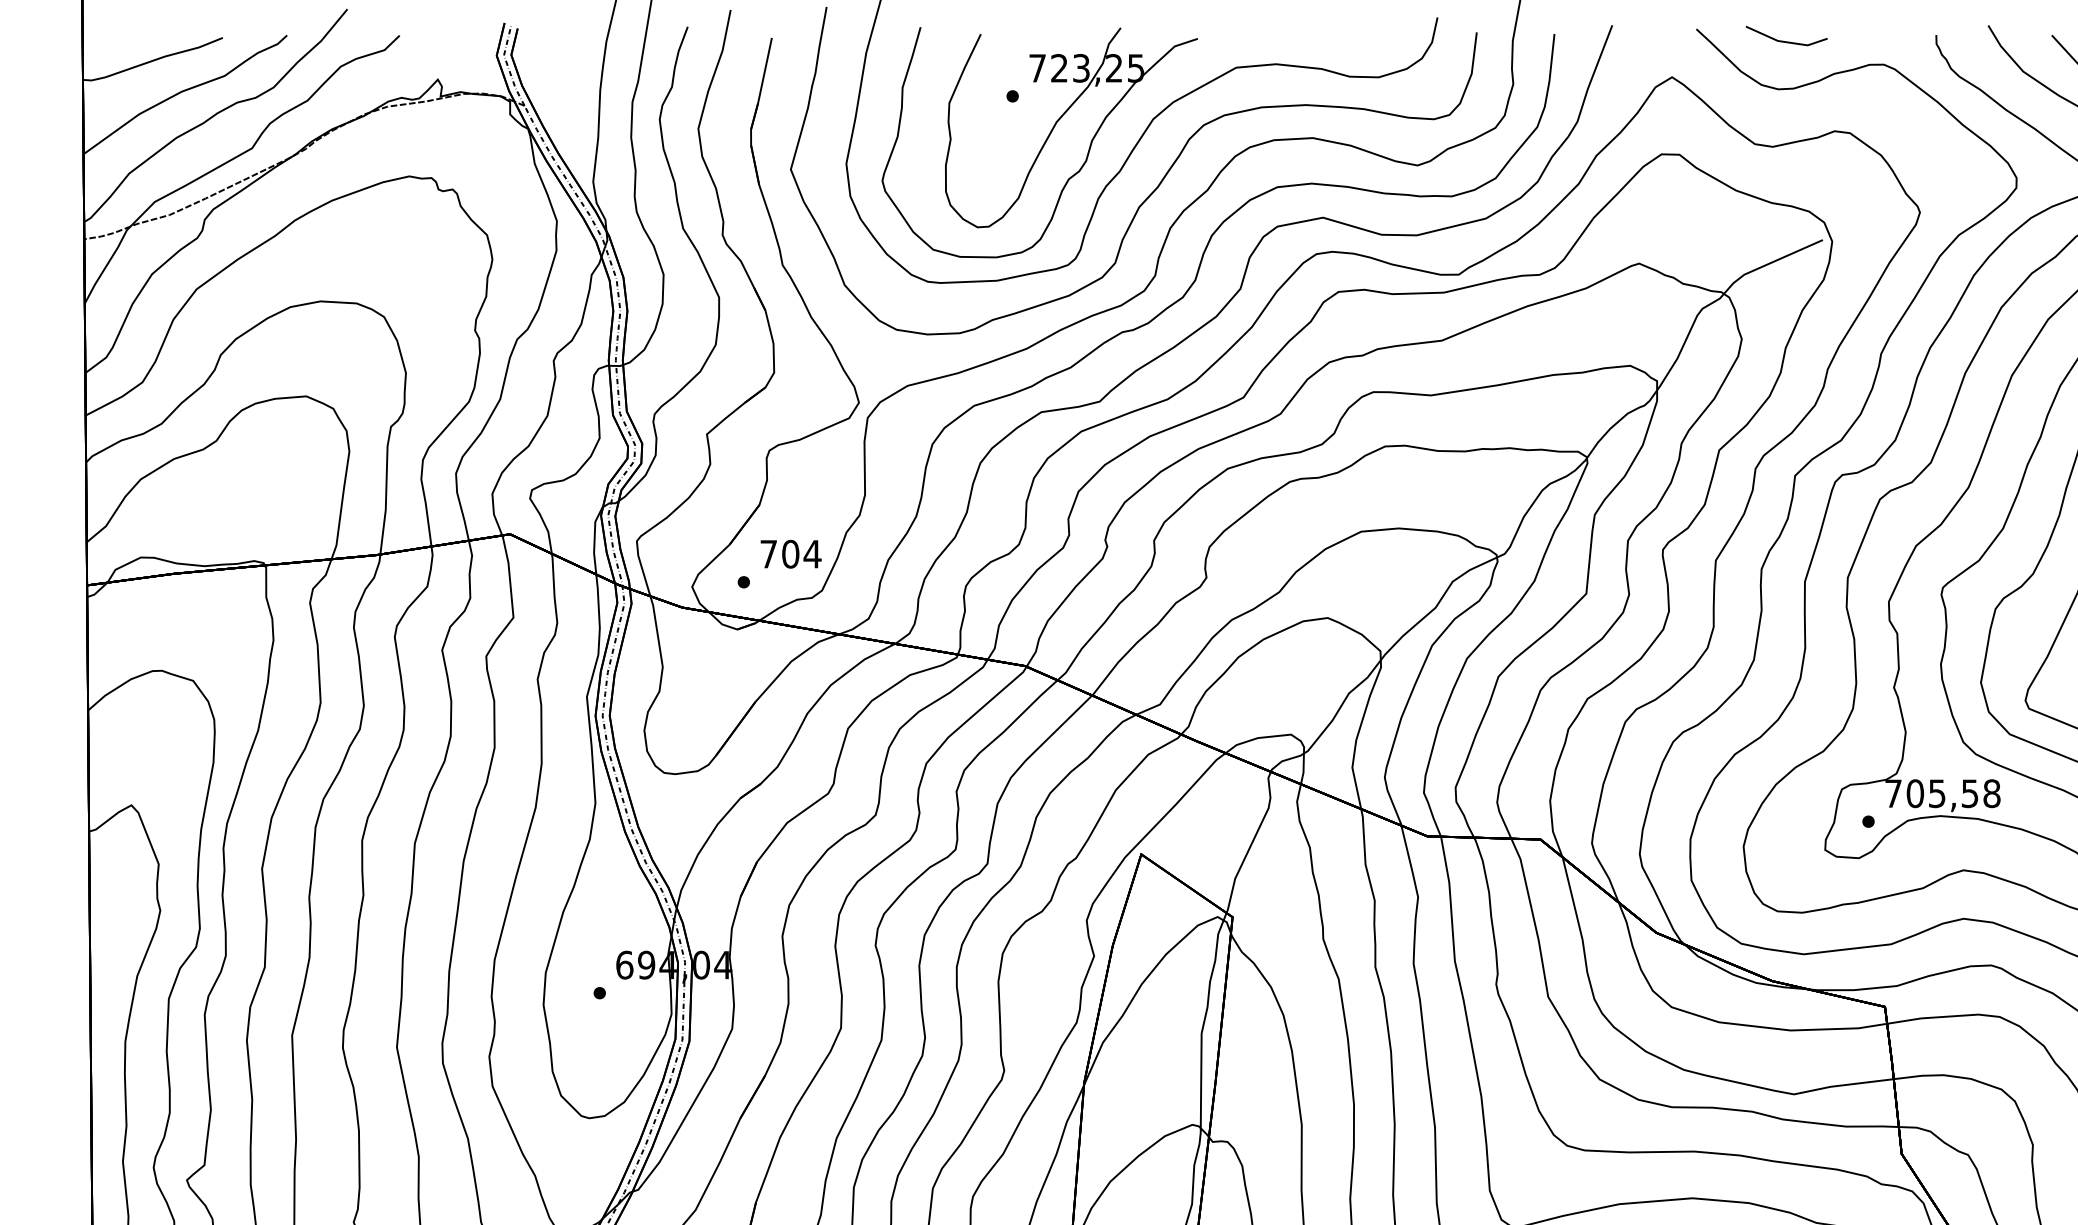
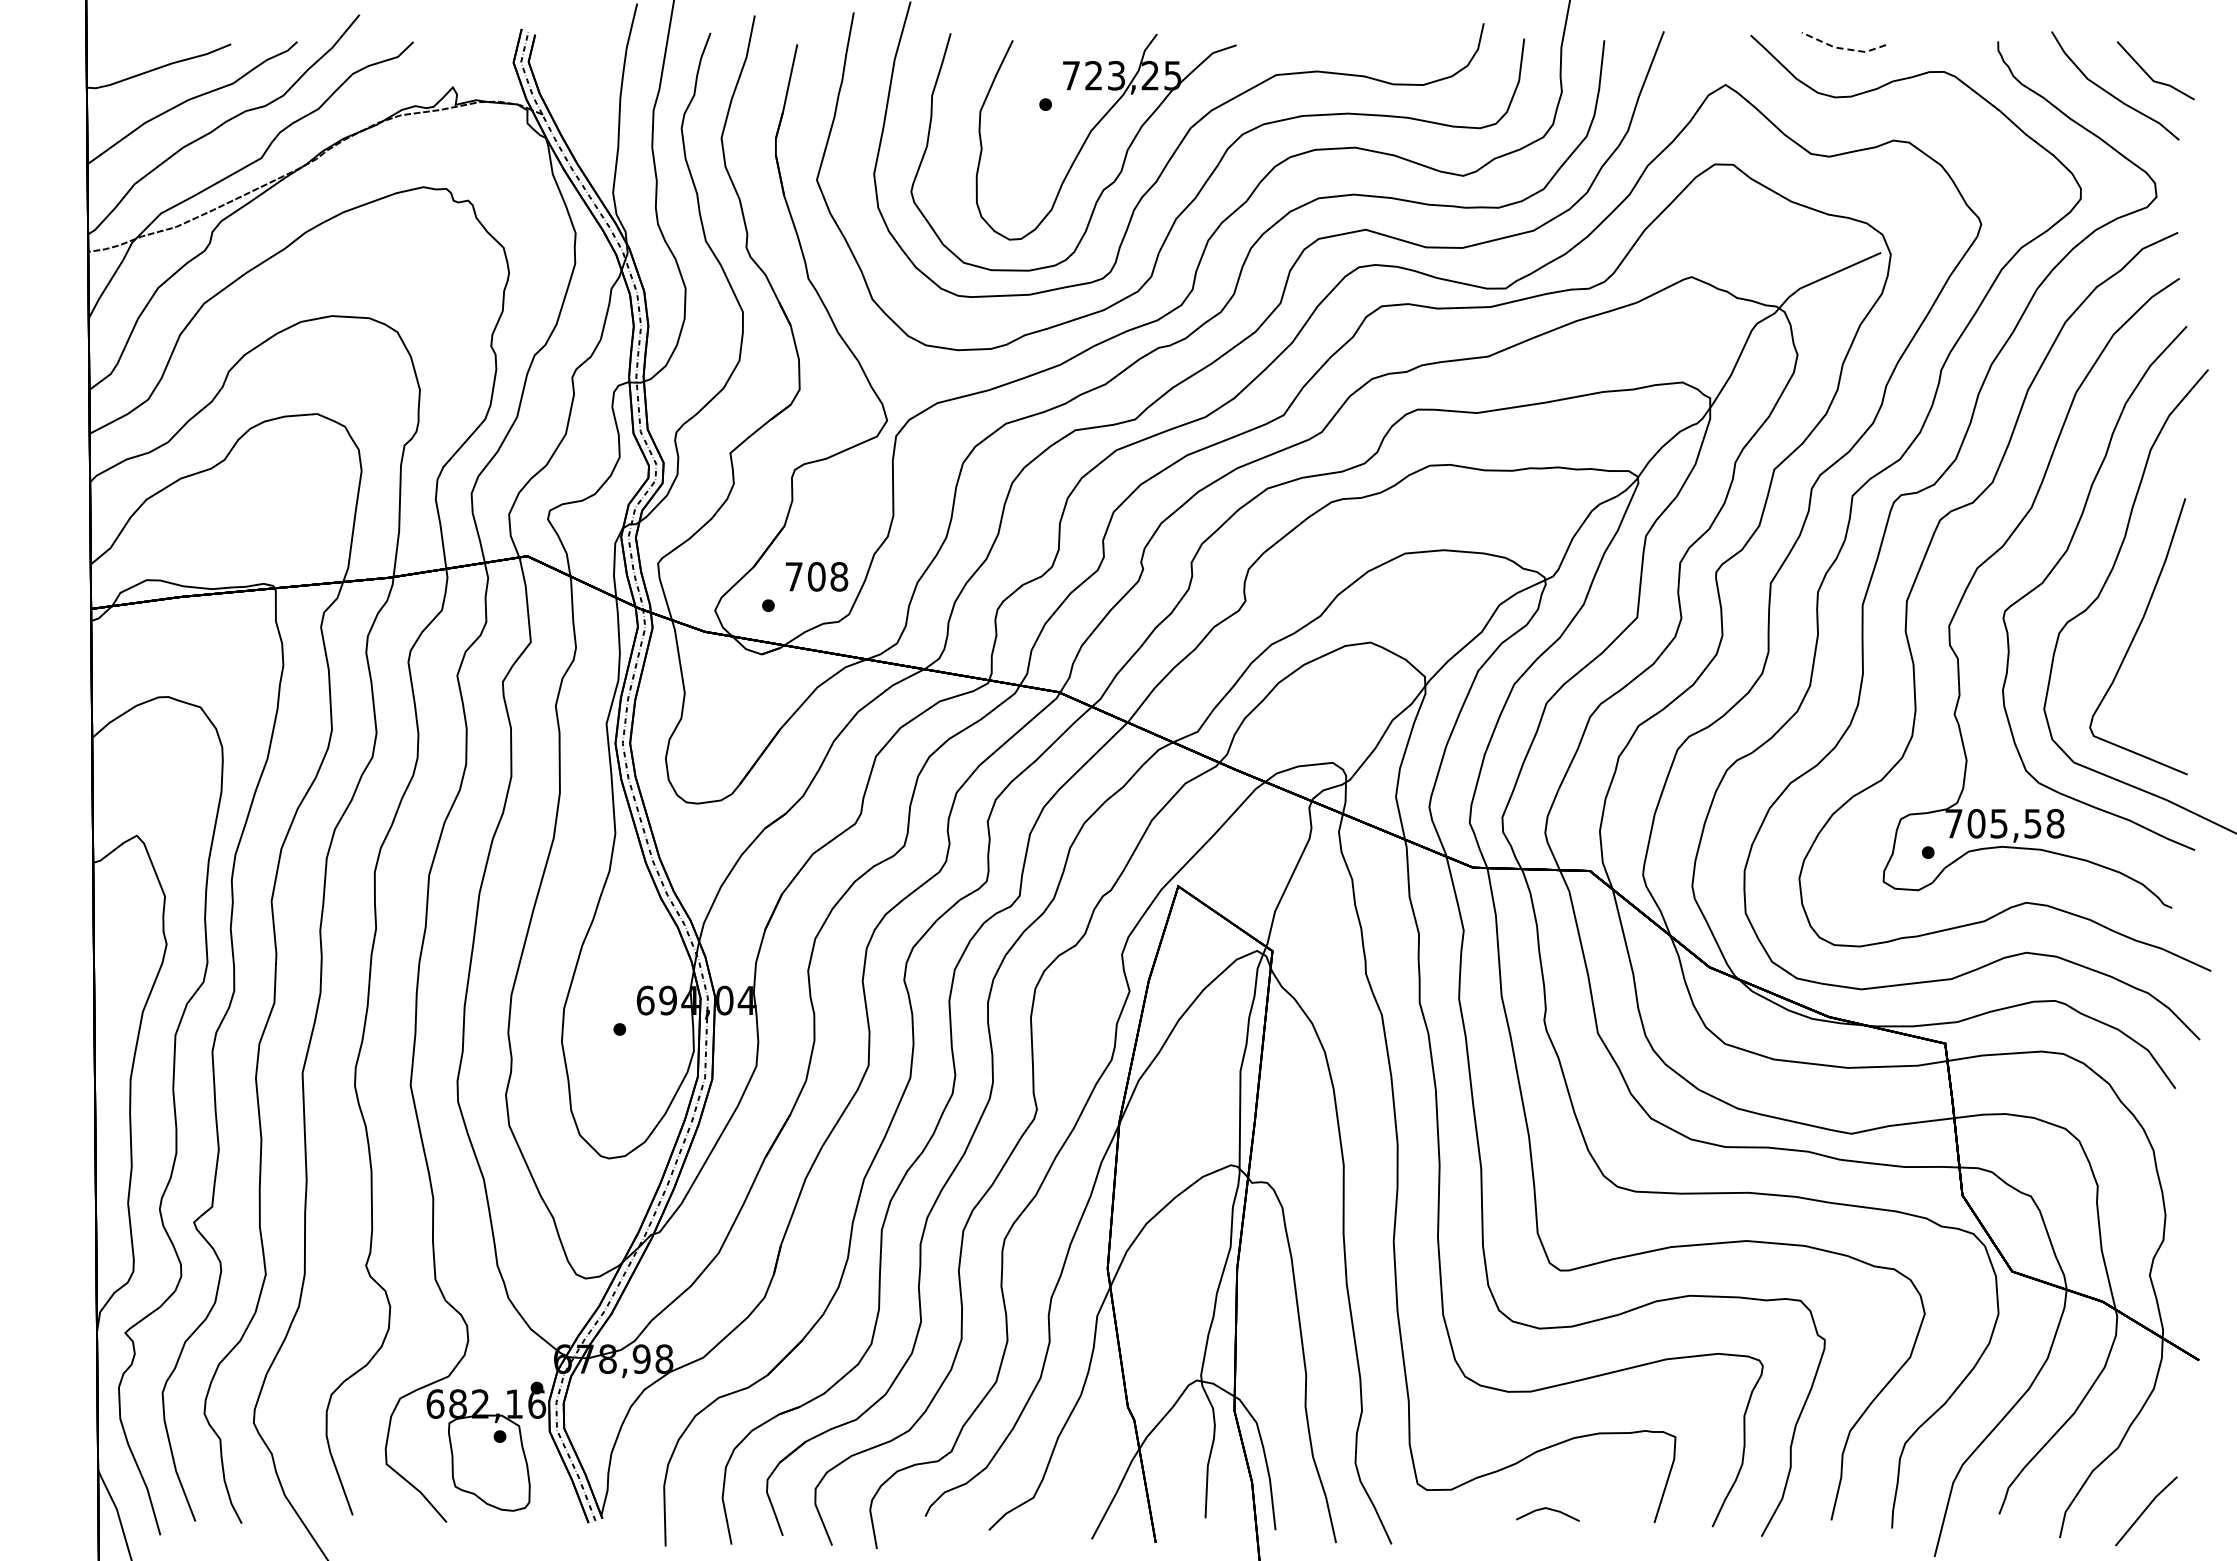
line: (1785, 41) -> (1842, 48), solid -> dashed
text: (811, 553) -> (838, 576), 704 -> 708

